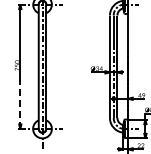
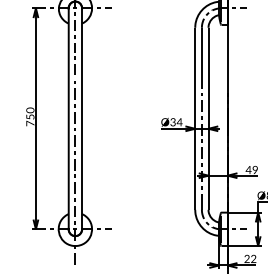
line: (20, 104) -> (36, 185), dashed -> solid

